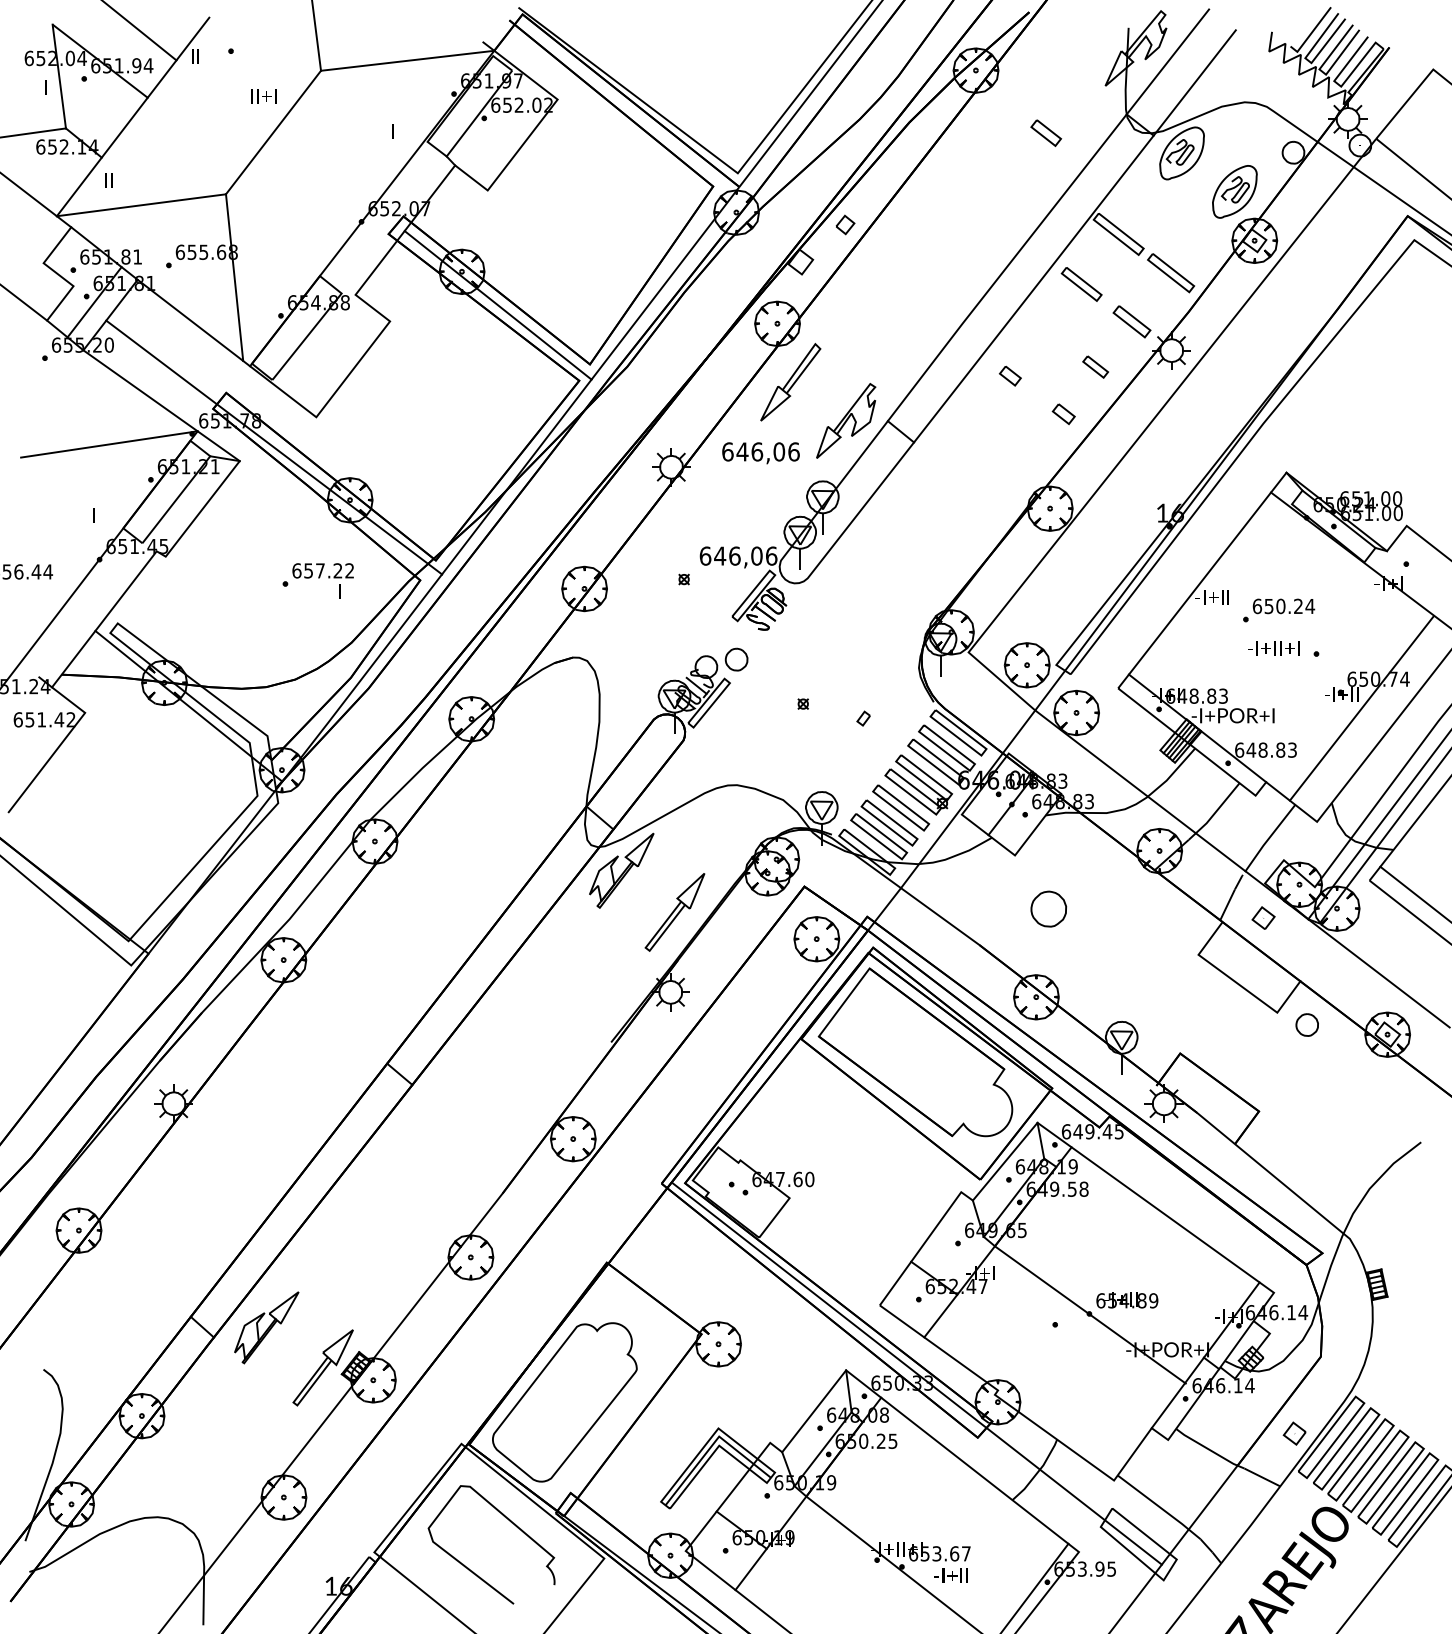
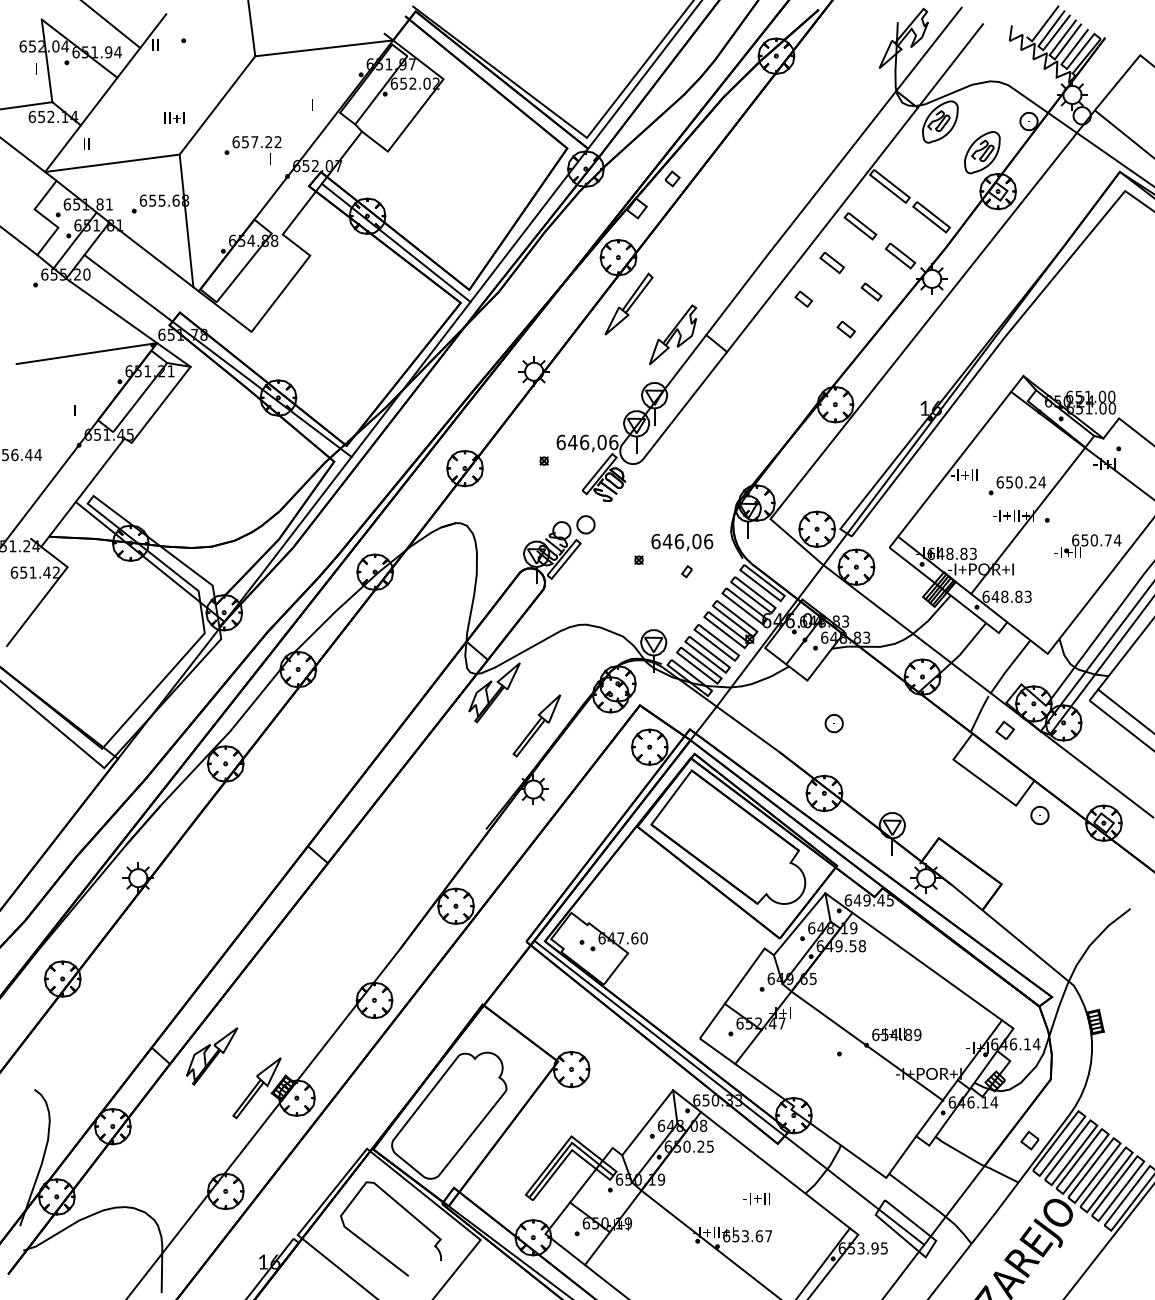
text: (263, 94) -> (174, 117), moved
part: (1046, 133) -> (832, 263), moved
text: (761, 453) -> (682, 542), moved
part: (317, 581) -> (252, 150), moved
line: (1361, 708) -> (1028, 520), moved
part: (1047, 909) -> (833, 723), size x0.62
text: (950, 1575) -> (756, 1198), moved

